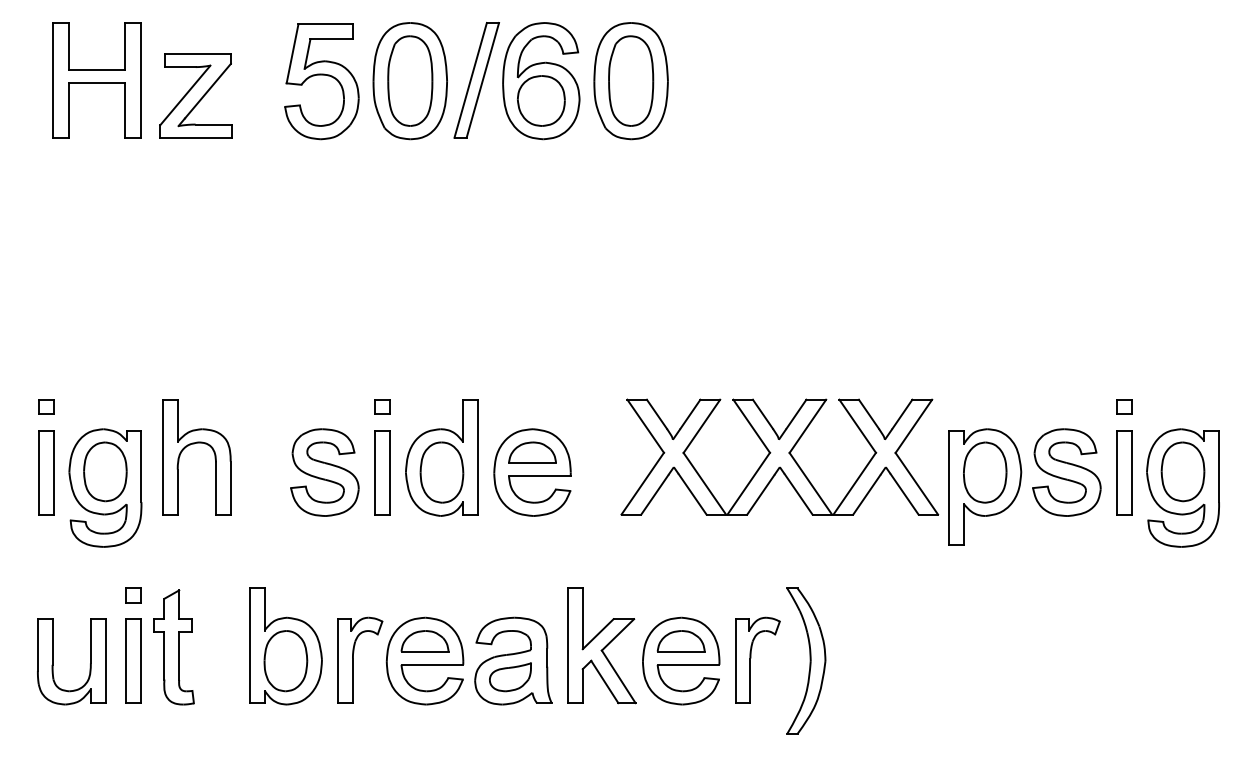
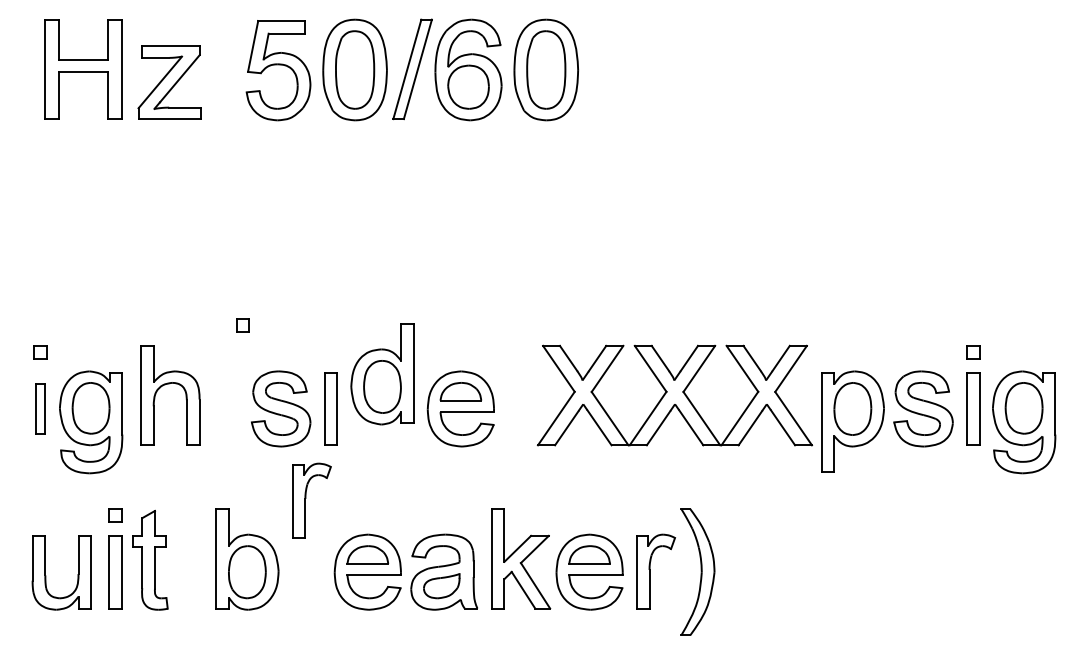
part: (381, 407) -> (242, 325), moved
part: (441, 458) -> (382, 374), moved
part: (46, 472) -> (40, 408), size x0.7
part: (359, 660) -> (311, 500), moved

